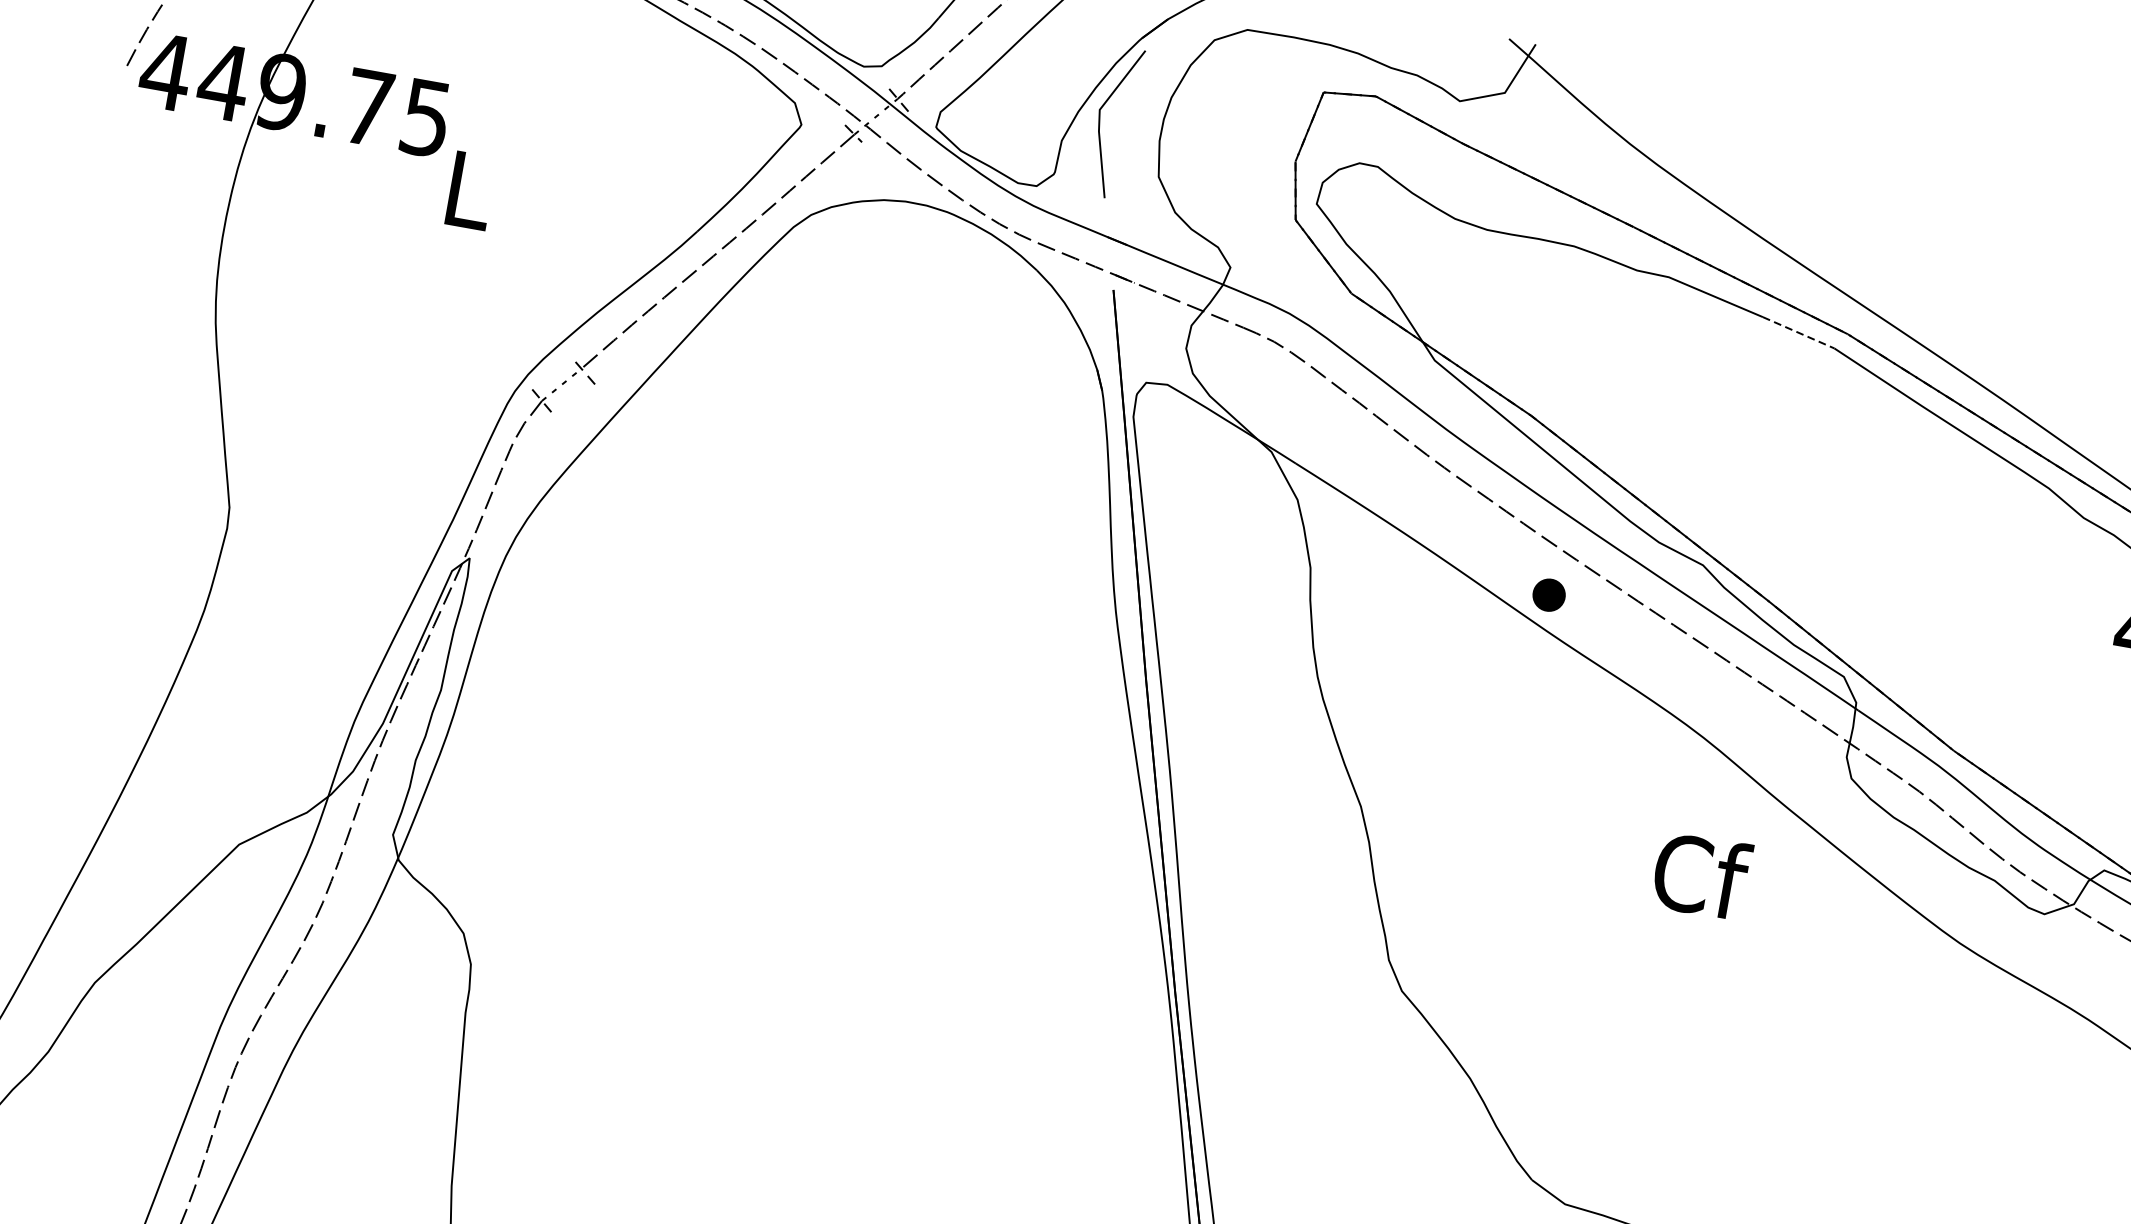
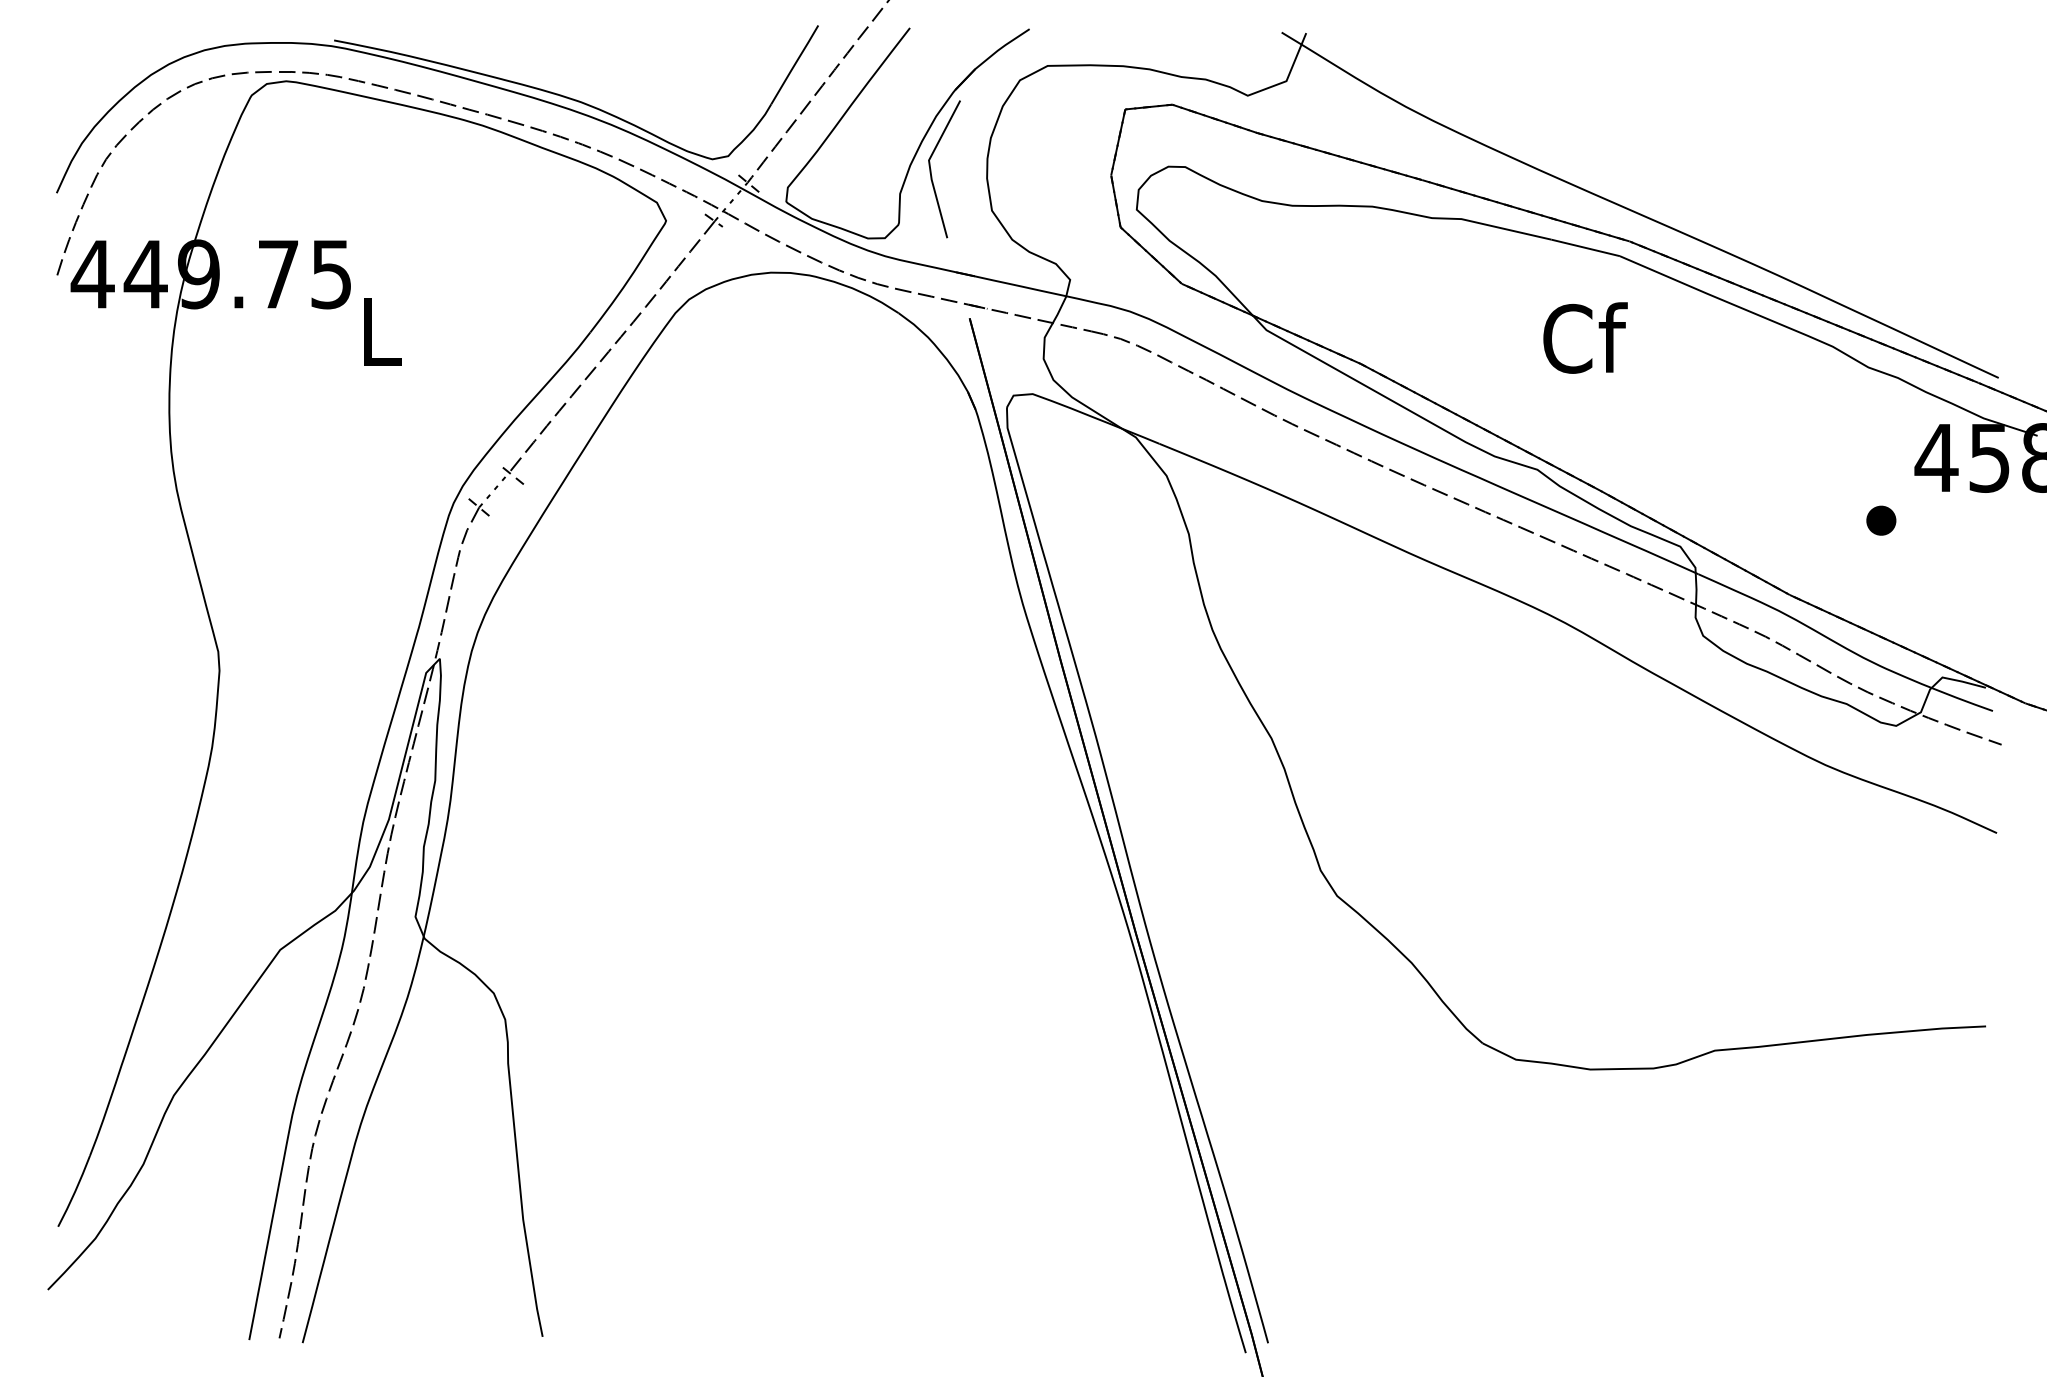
line: (1799, 333) -> (1586, 248), dashed -> solid
part: (1549, 594) -> (1881, 520), moved
text: (1701, 875) -> (1585, 337), moved

